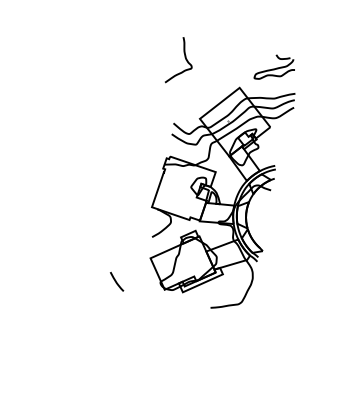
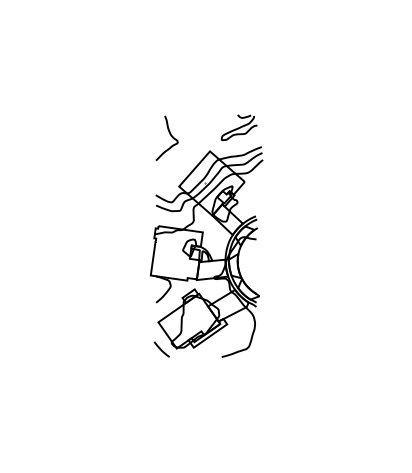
curve: (185, 60) -> (170, 136), moved
line: (116, 281) -> (161, 349), moved

